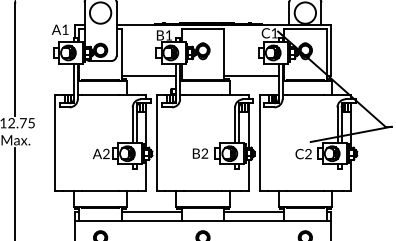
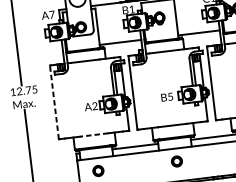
text: (65, 29) -> (52, 14), A1 -> A7
line: (54, 142) -> (54, 102), solid -> dashed
text: (204, 153) -> (170, 96), B2 -> B5
line: (100, 190) -> (93, 134), solid -> dashed

